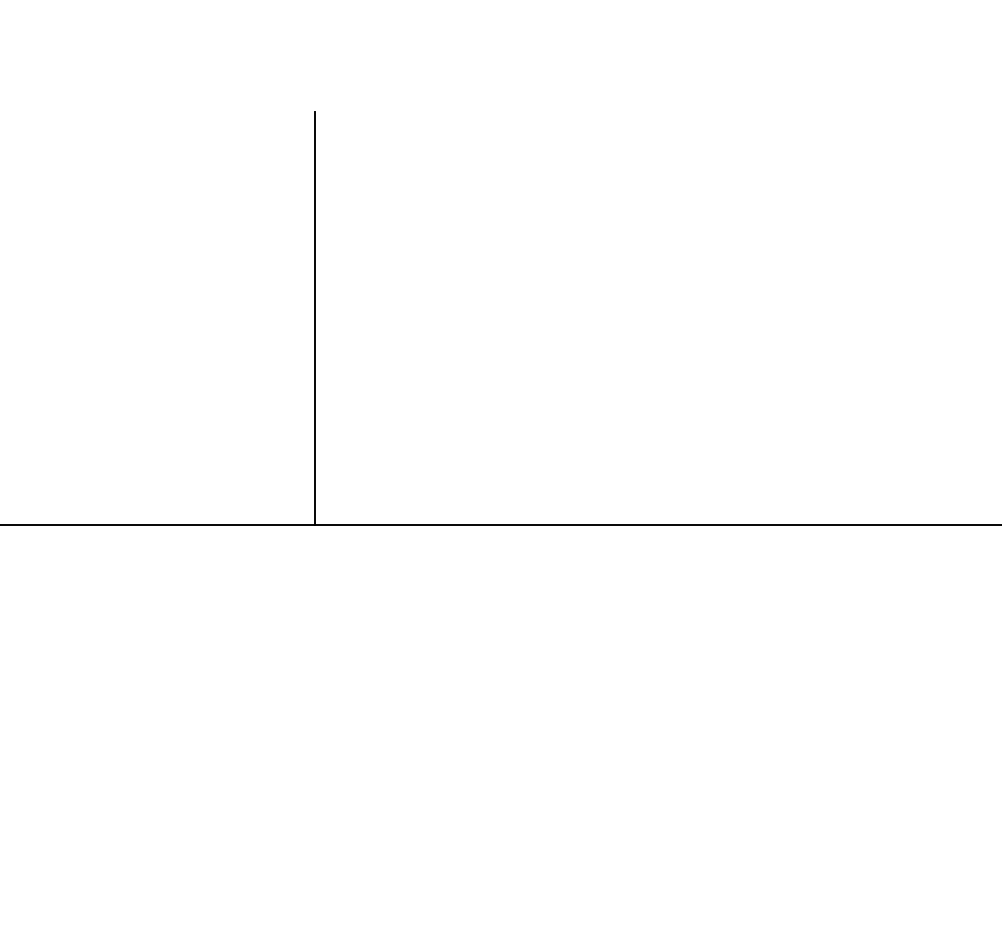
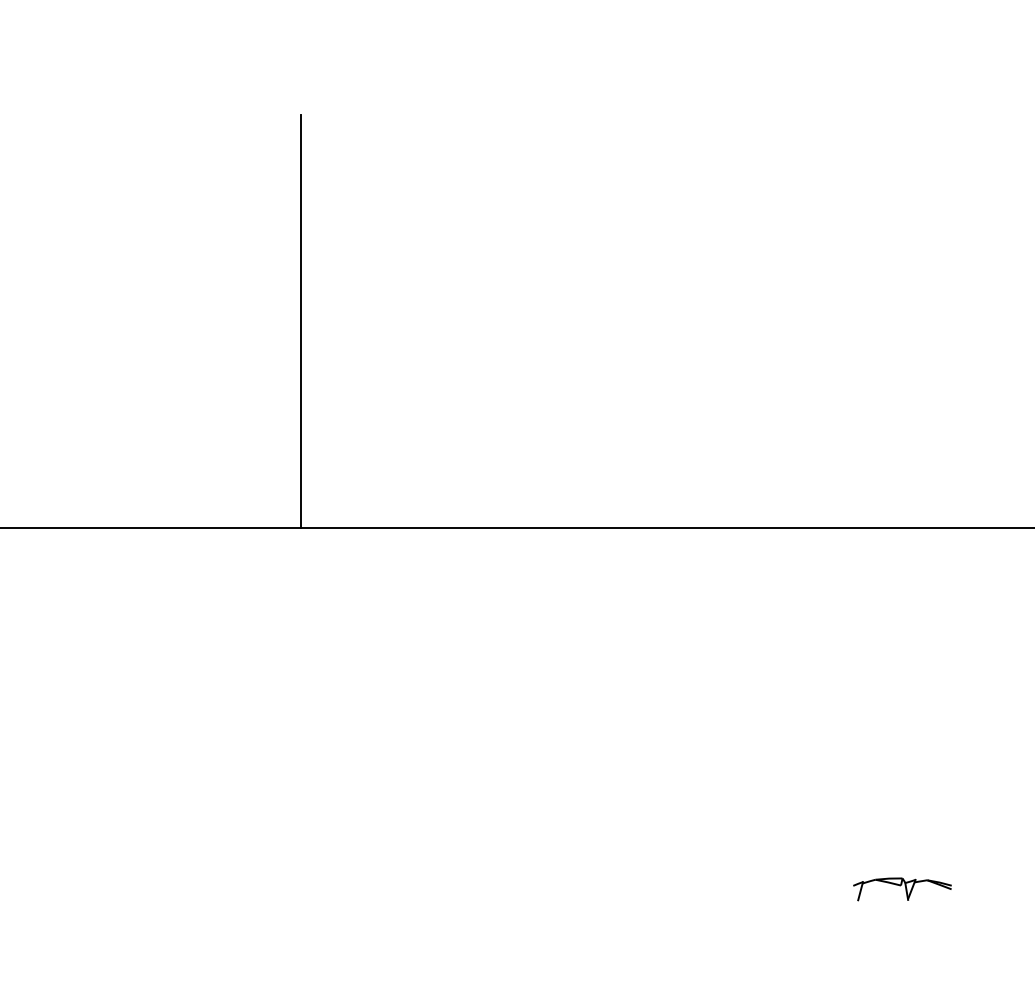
part: (916, 886) -> (902, 889), added

